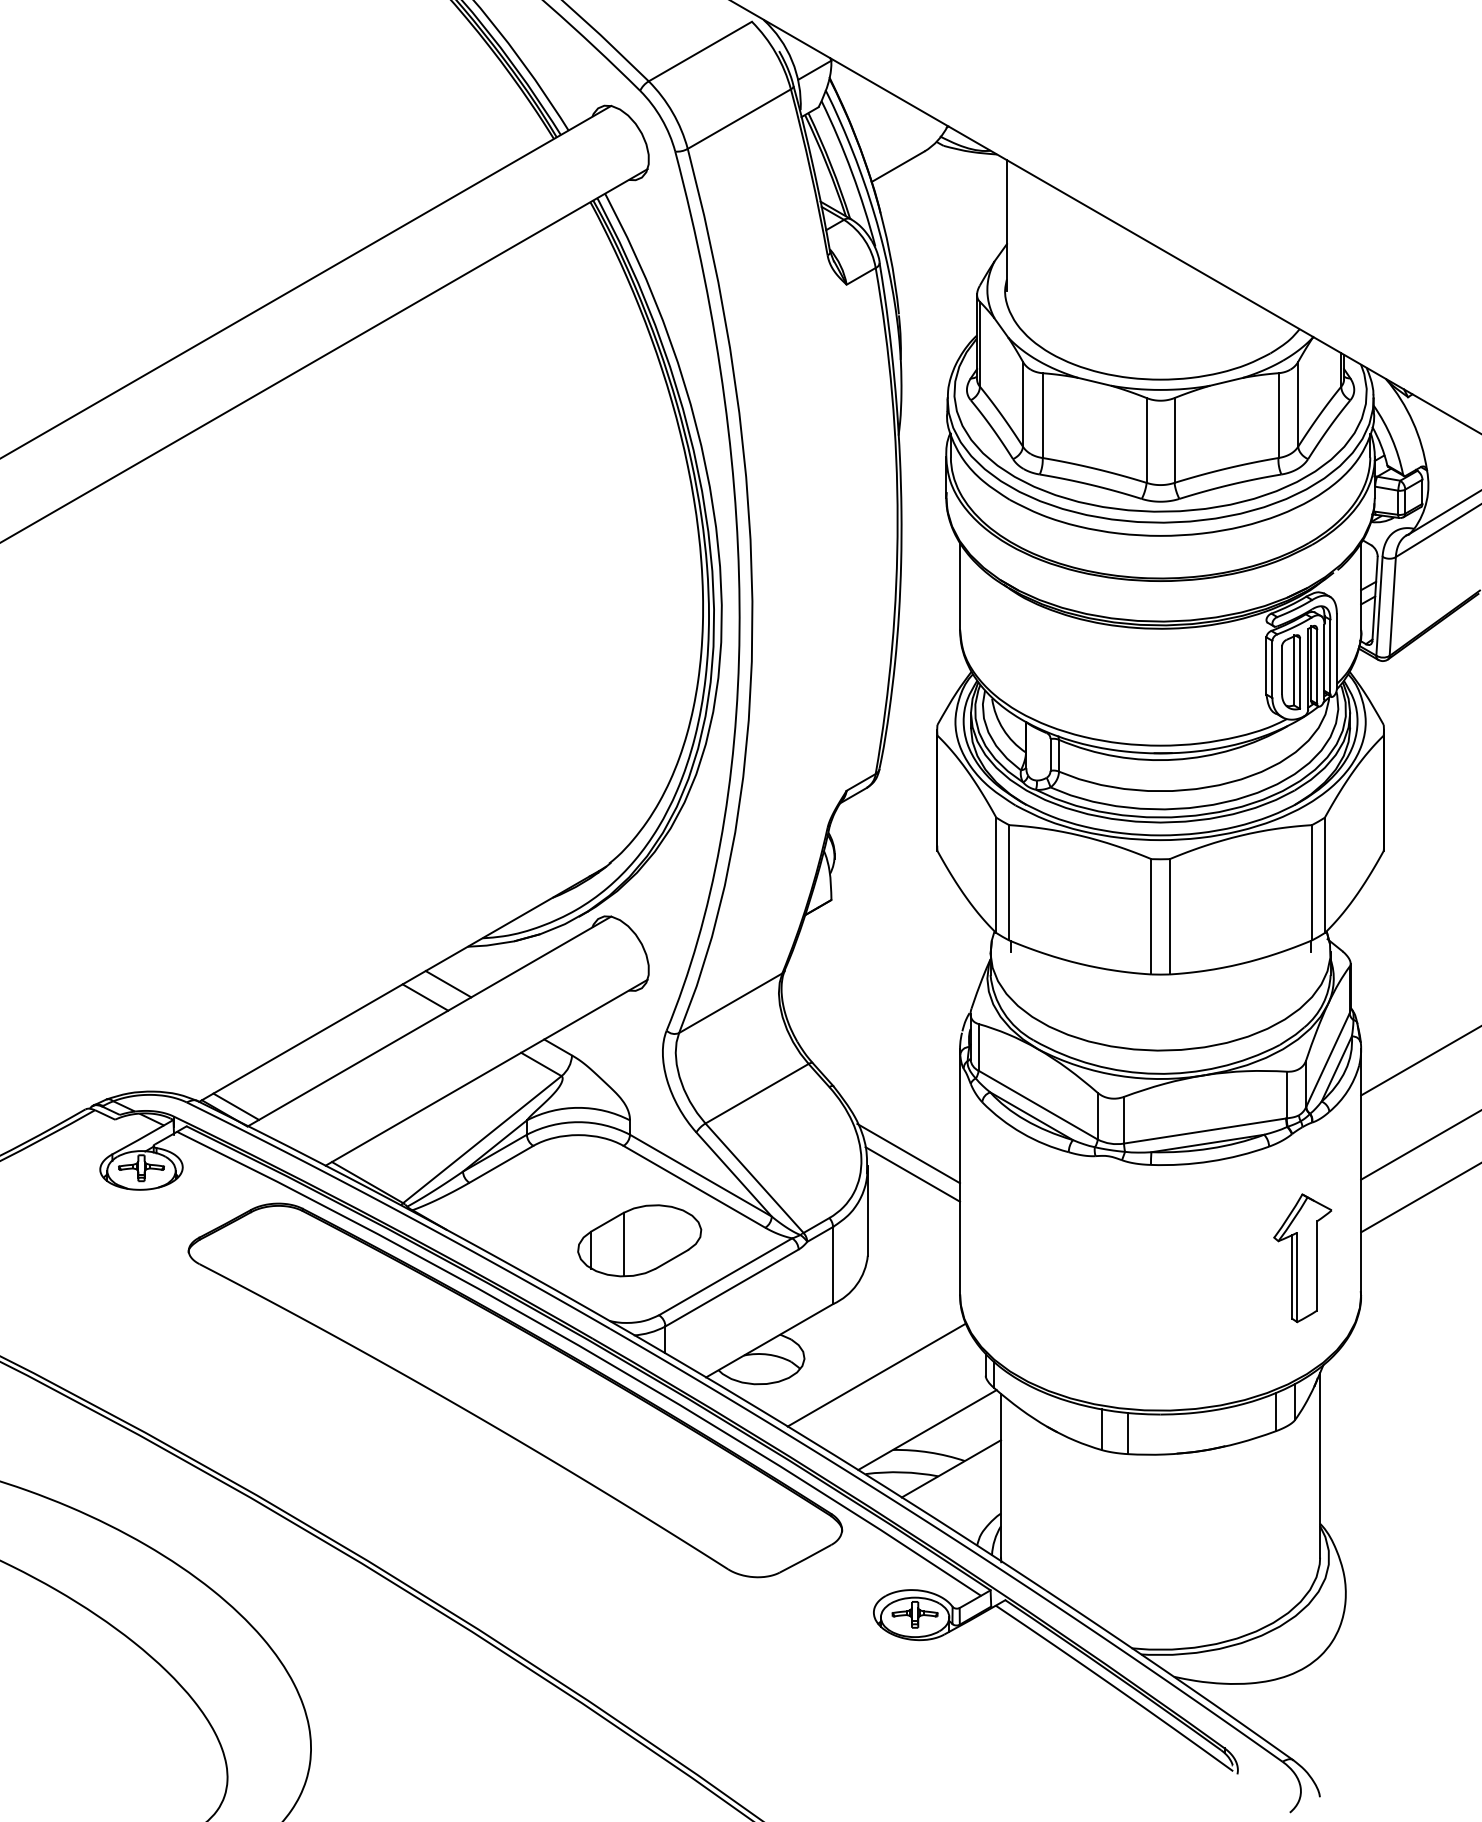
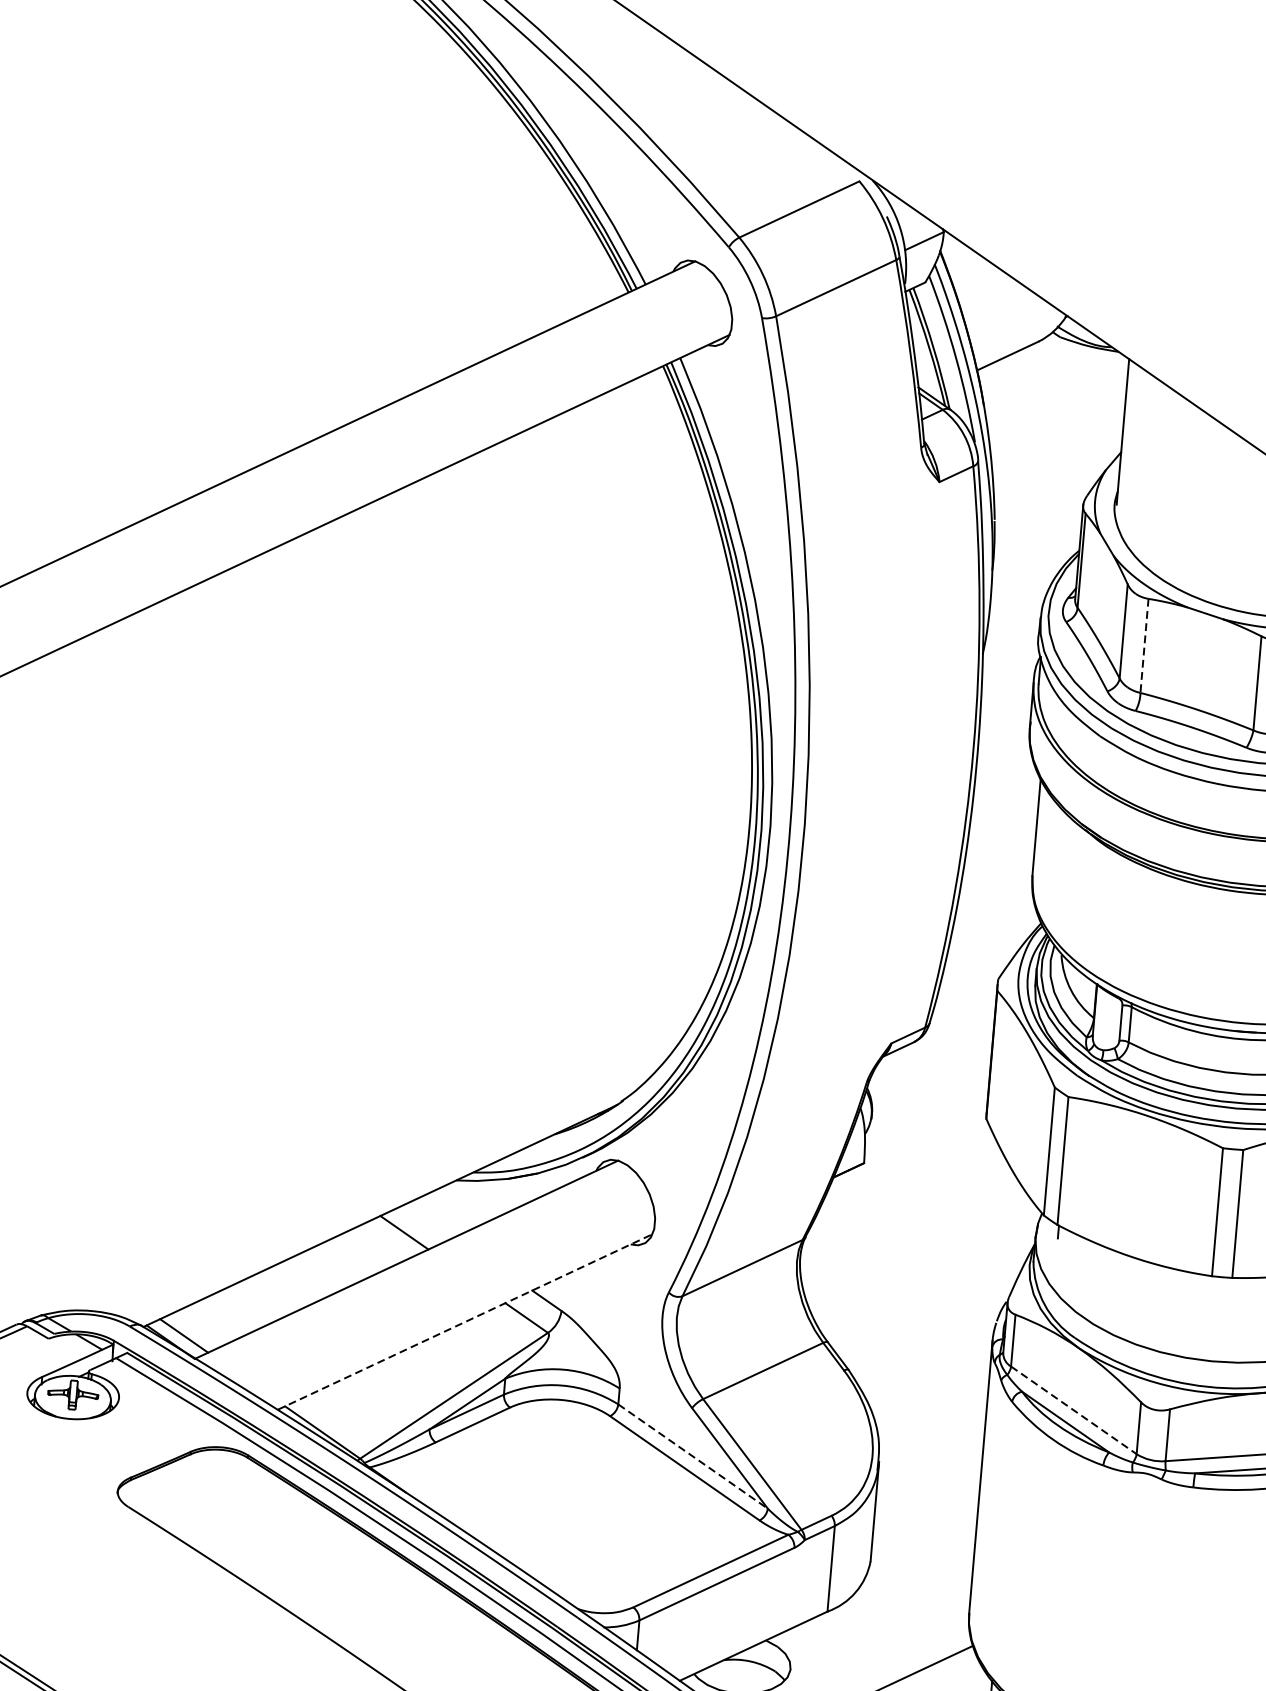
line: (1042, 416) -> (1144, 646), solid -> dashed
line: (448, 984) -> (431, 1220), removed
line: (486, 1072) -> (465, 1321), solid -> dashed
line: (1038, 1105) -> (1074, 1410), solid -> dashed
line: (908, 1153) -> (925, 1451), removed
line: (912, 1174) -> (927, 1475), removed
line: (700, 1175) -> (692, 1456), solid -> dashed
part: (639, 1240) -> (618, 1522), removed

